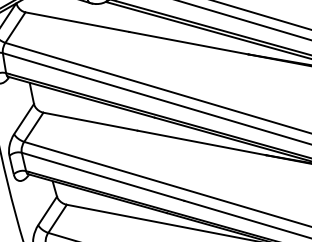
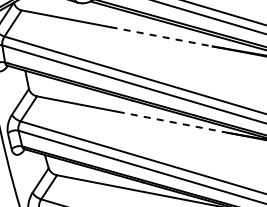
line: (188, 42) -> (161, 36), solid -> dashed
line: (202, 143) -> (173, 122), solid -> dashed

